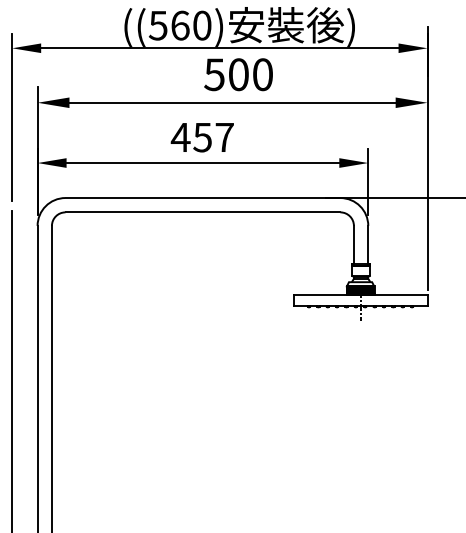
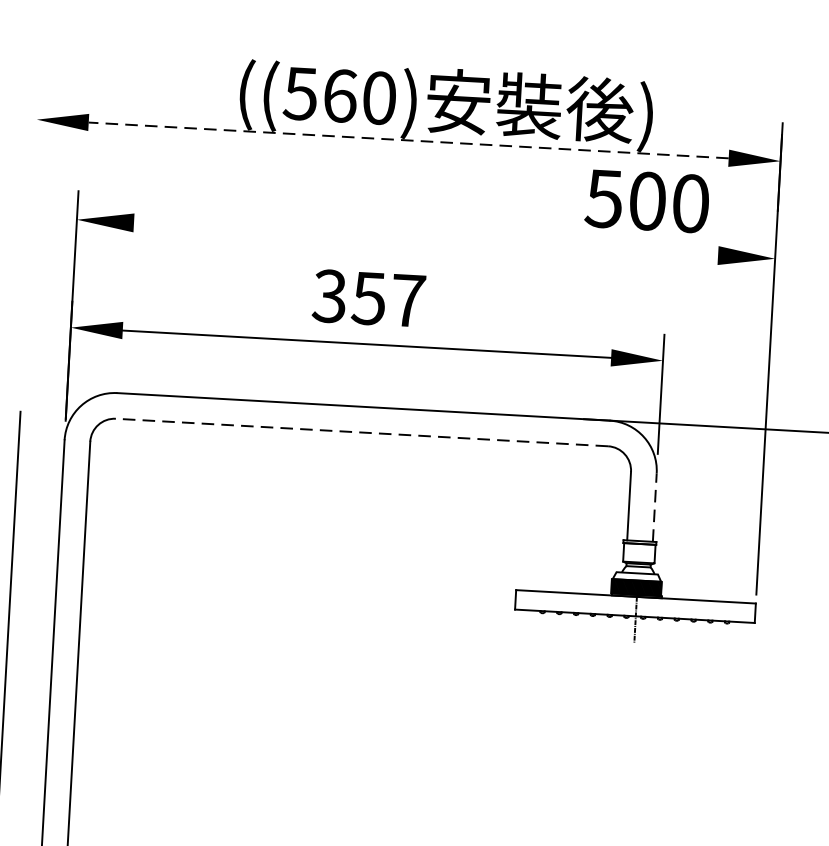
line: (219, 48) -> (408, 140), solid -> dashed
text: (238, 74) -> (647, 200), moved
line: (238, 102) -> (436, 239), removed
line: (12, 116) -> (30, 241), removed
text: (180, 137) -> (329, 296), 457 -> 357
line: (202, 212) -> (361, 432), solid -> dashed
line: (368, 244) -> (655, 506), solid -> dashed

